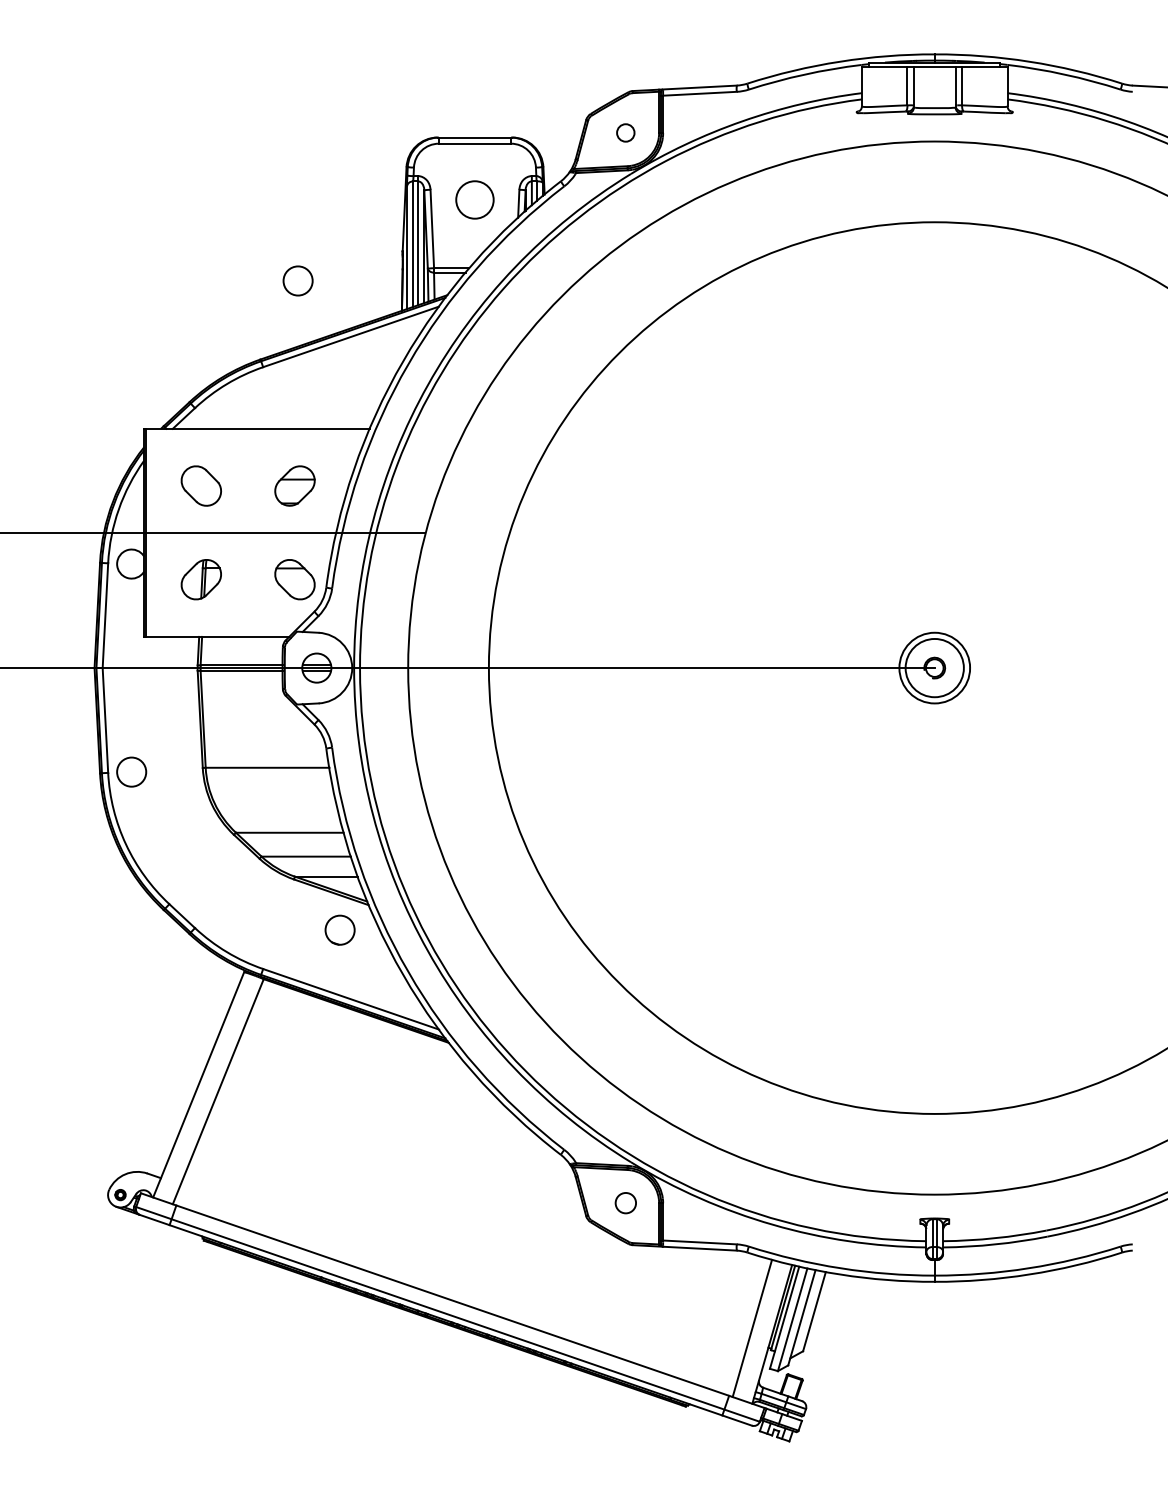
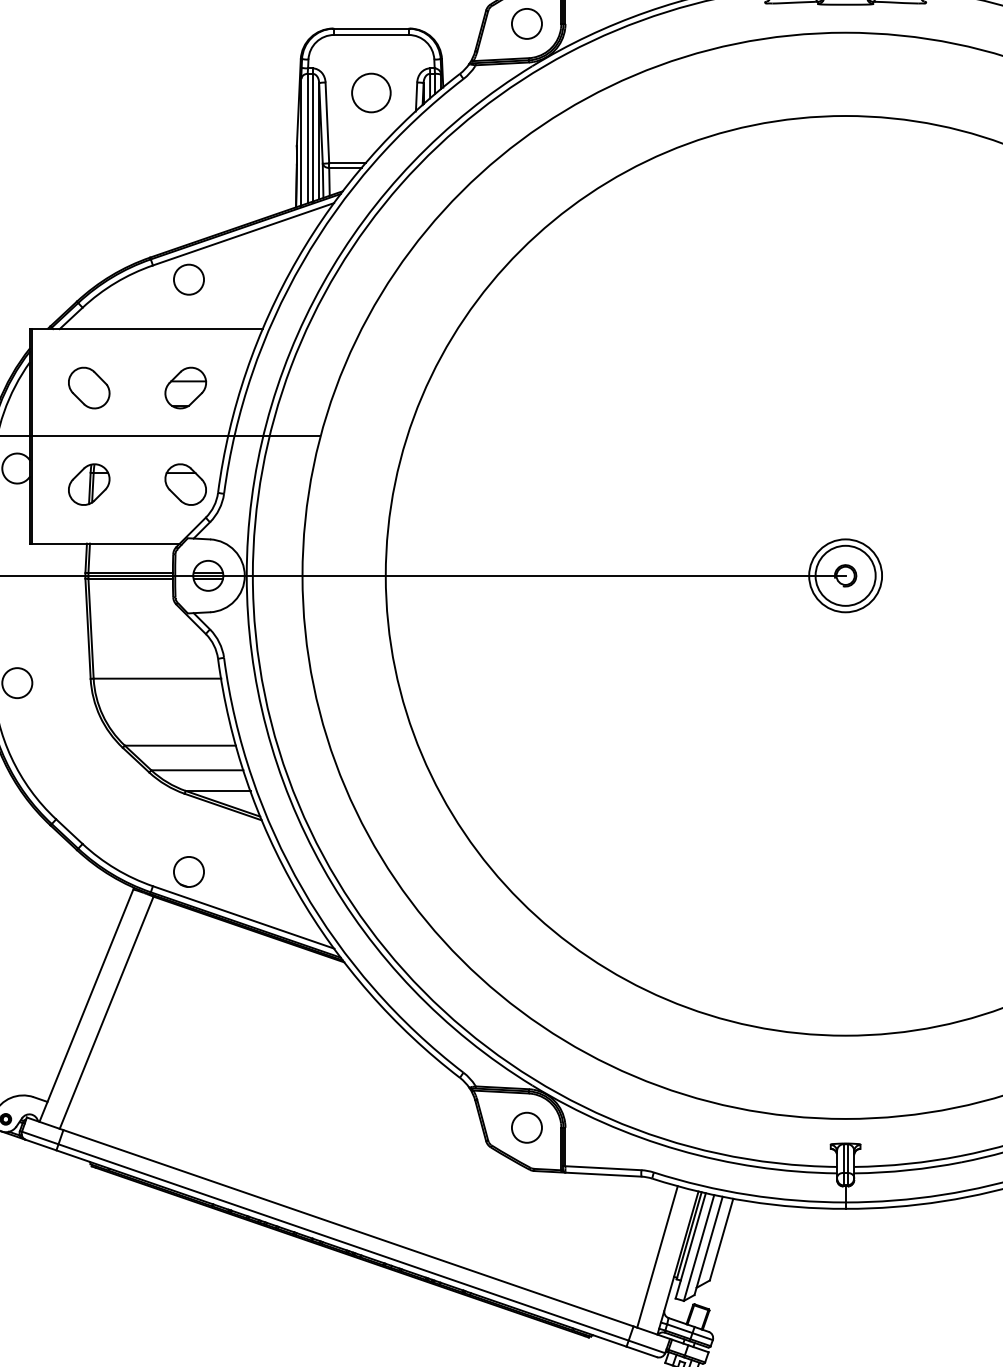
circle: (625, 132) -> (526, 23), size x1.67
circle: (297, 280) -> (188, 279), moved
circle: (339, 929) -> (188, 871), moved
circle: (625, 1202) -> (526, 1127), size x1.43

